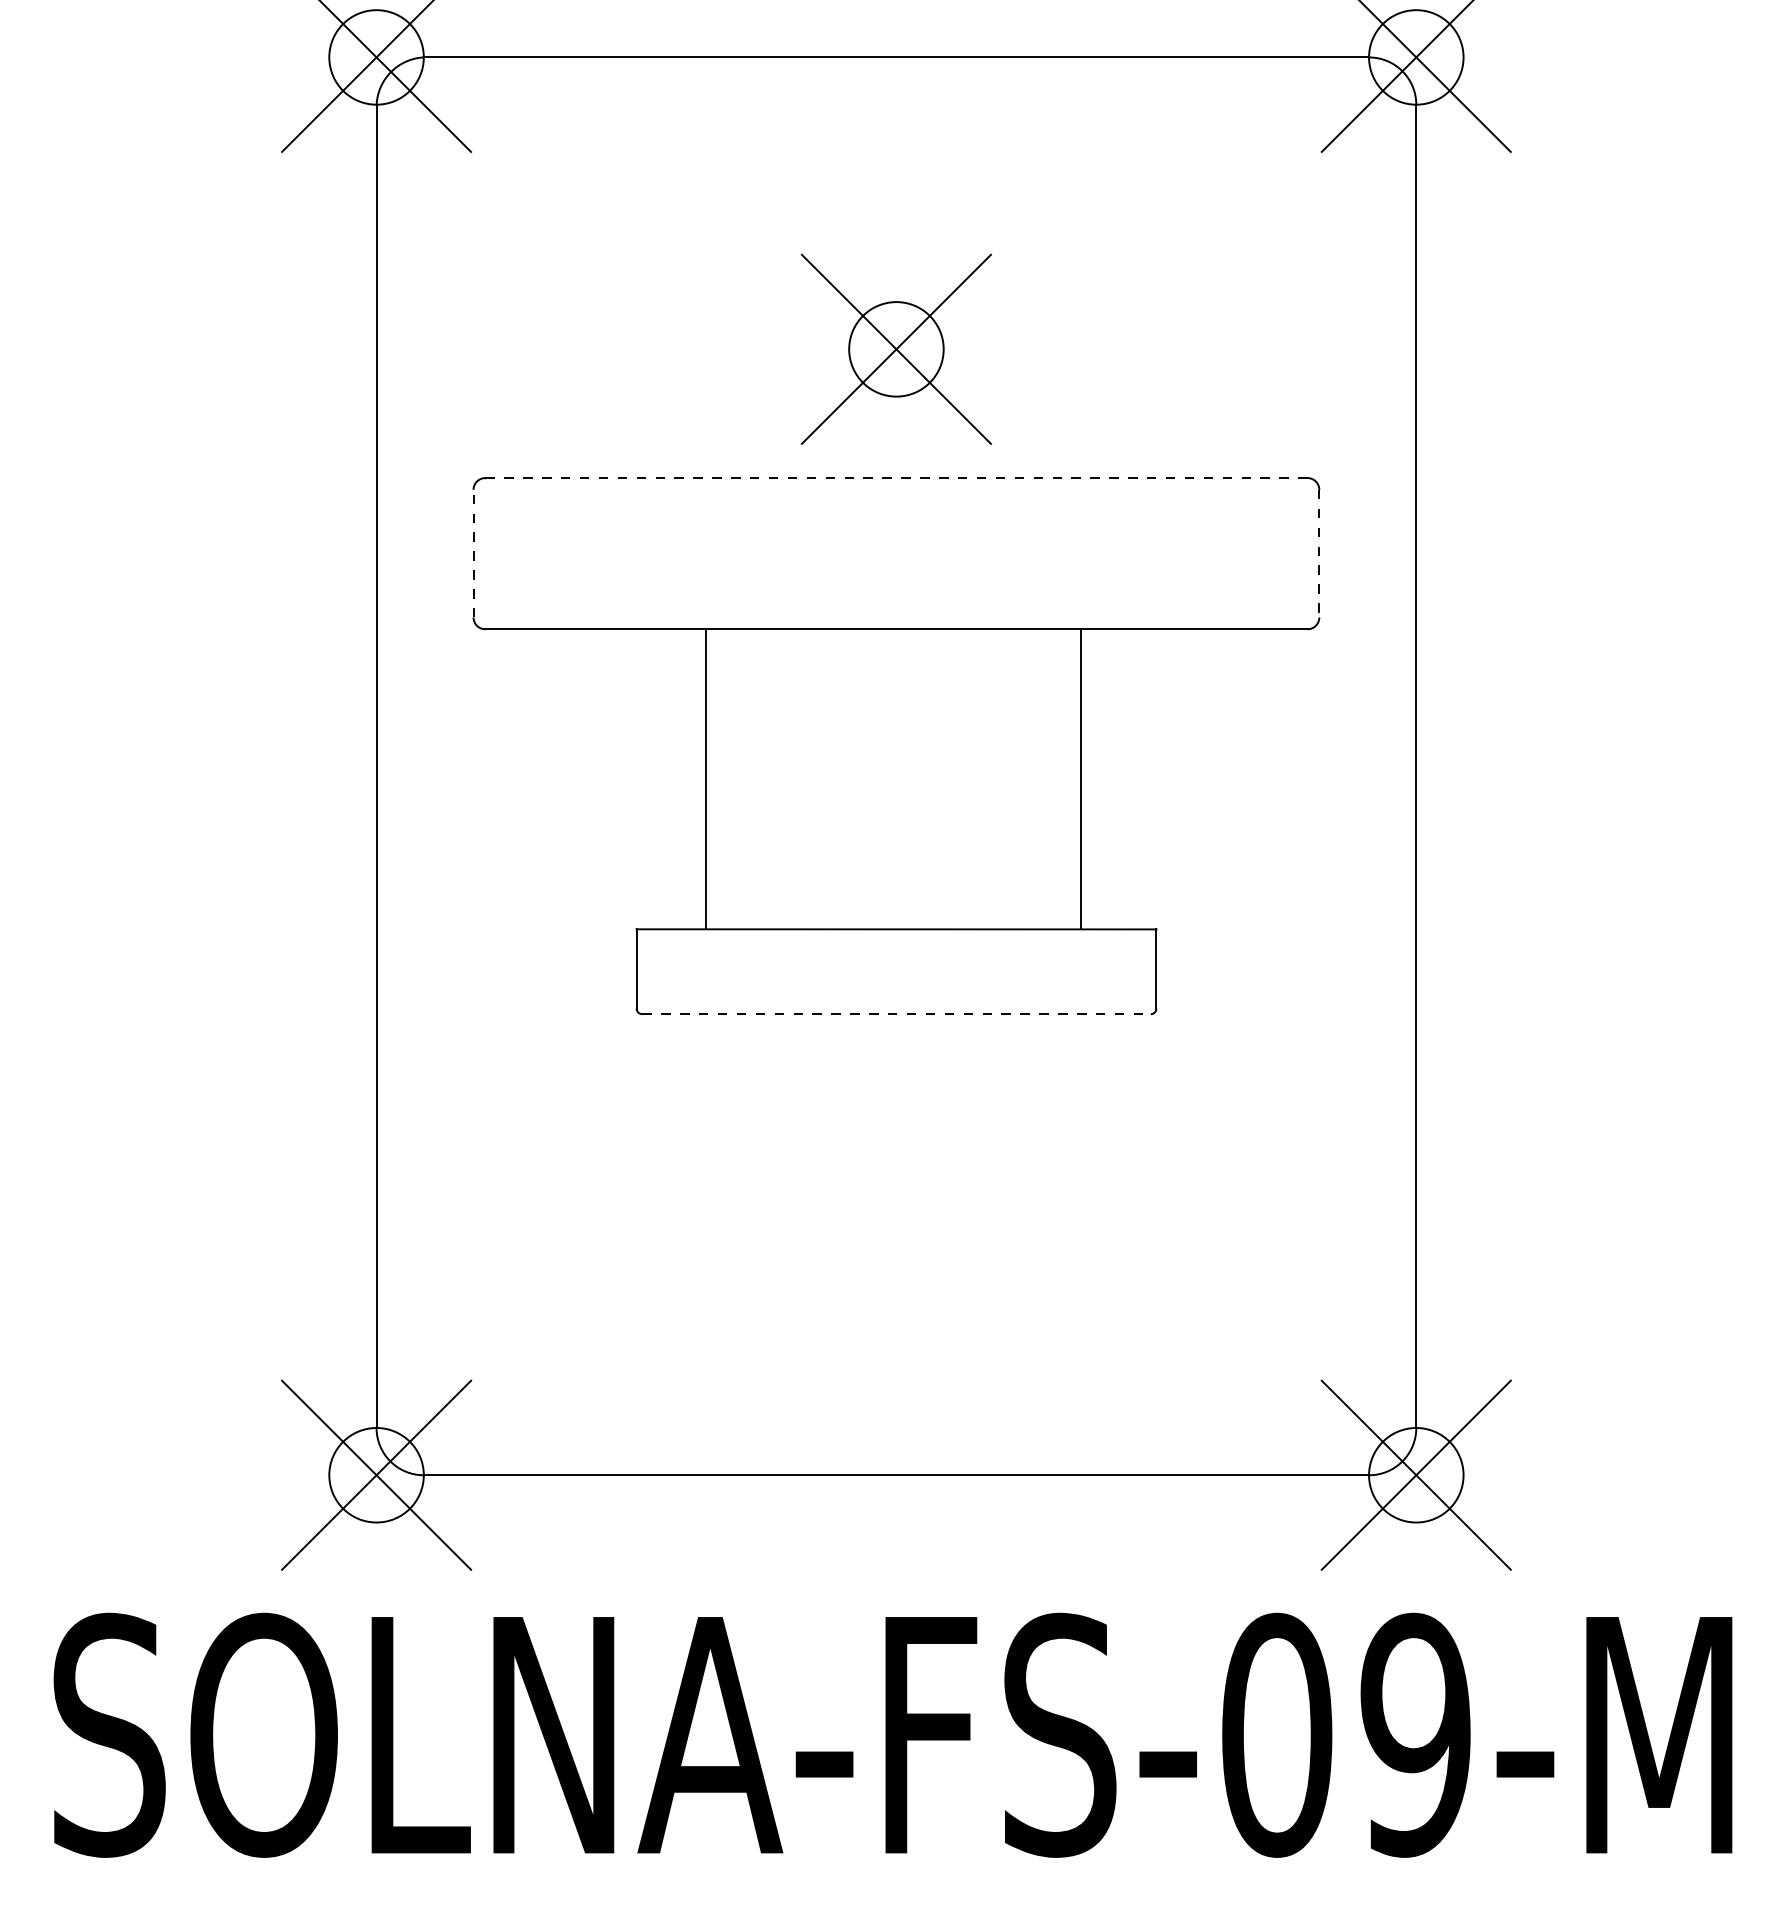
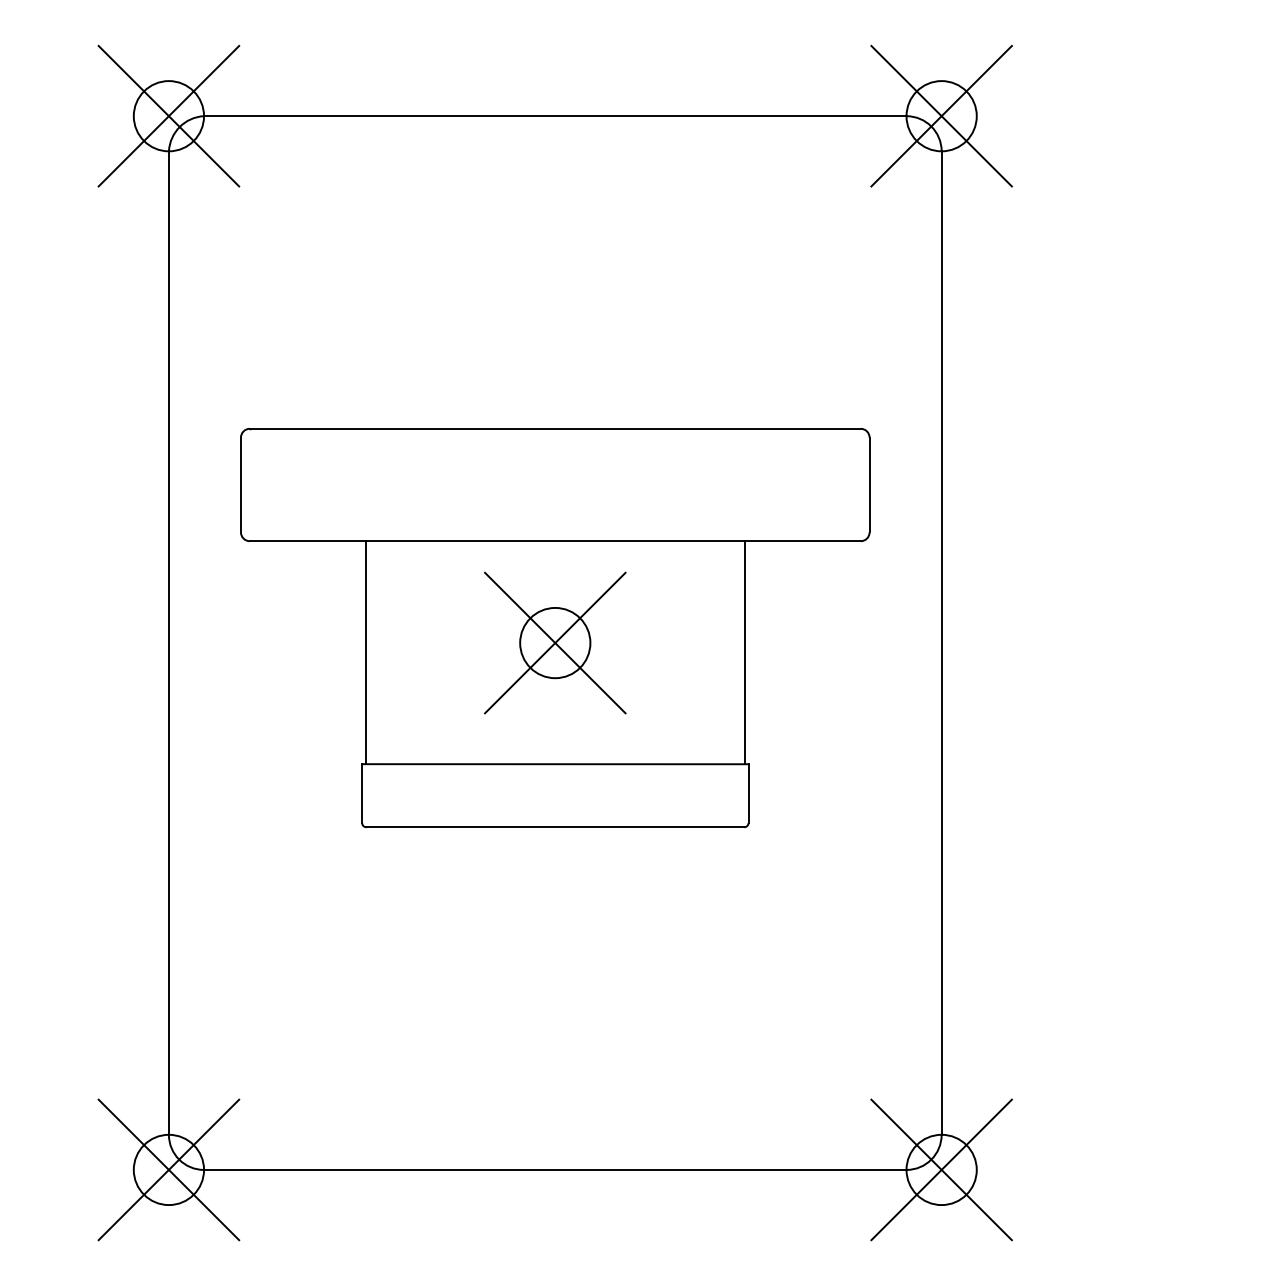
part: (895, 348) -> (554, 642), moved
line: (896, 478) -> (555, 429), dashed -> solid
line: (473, 553) -> (240, 484), dashed -> solid
line: (1319, 553) -> (869, 484), dashed -> solid
line: (706, 779) -> (365, 652), moved
line: (1080, 779) -> (744, 652), moved
line: (897, 1014) -> (556, 827), dashed -> solid

